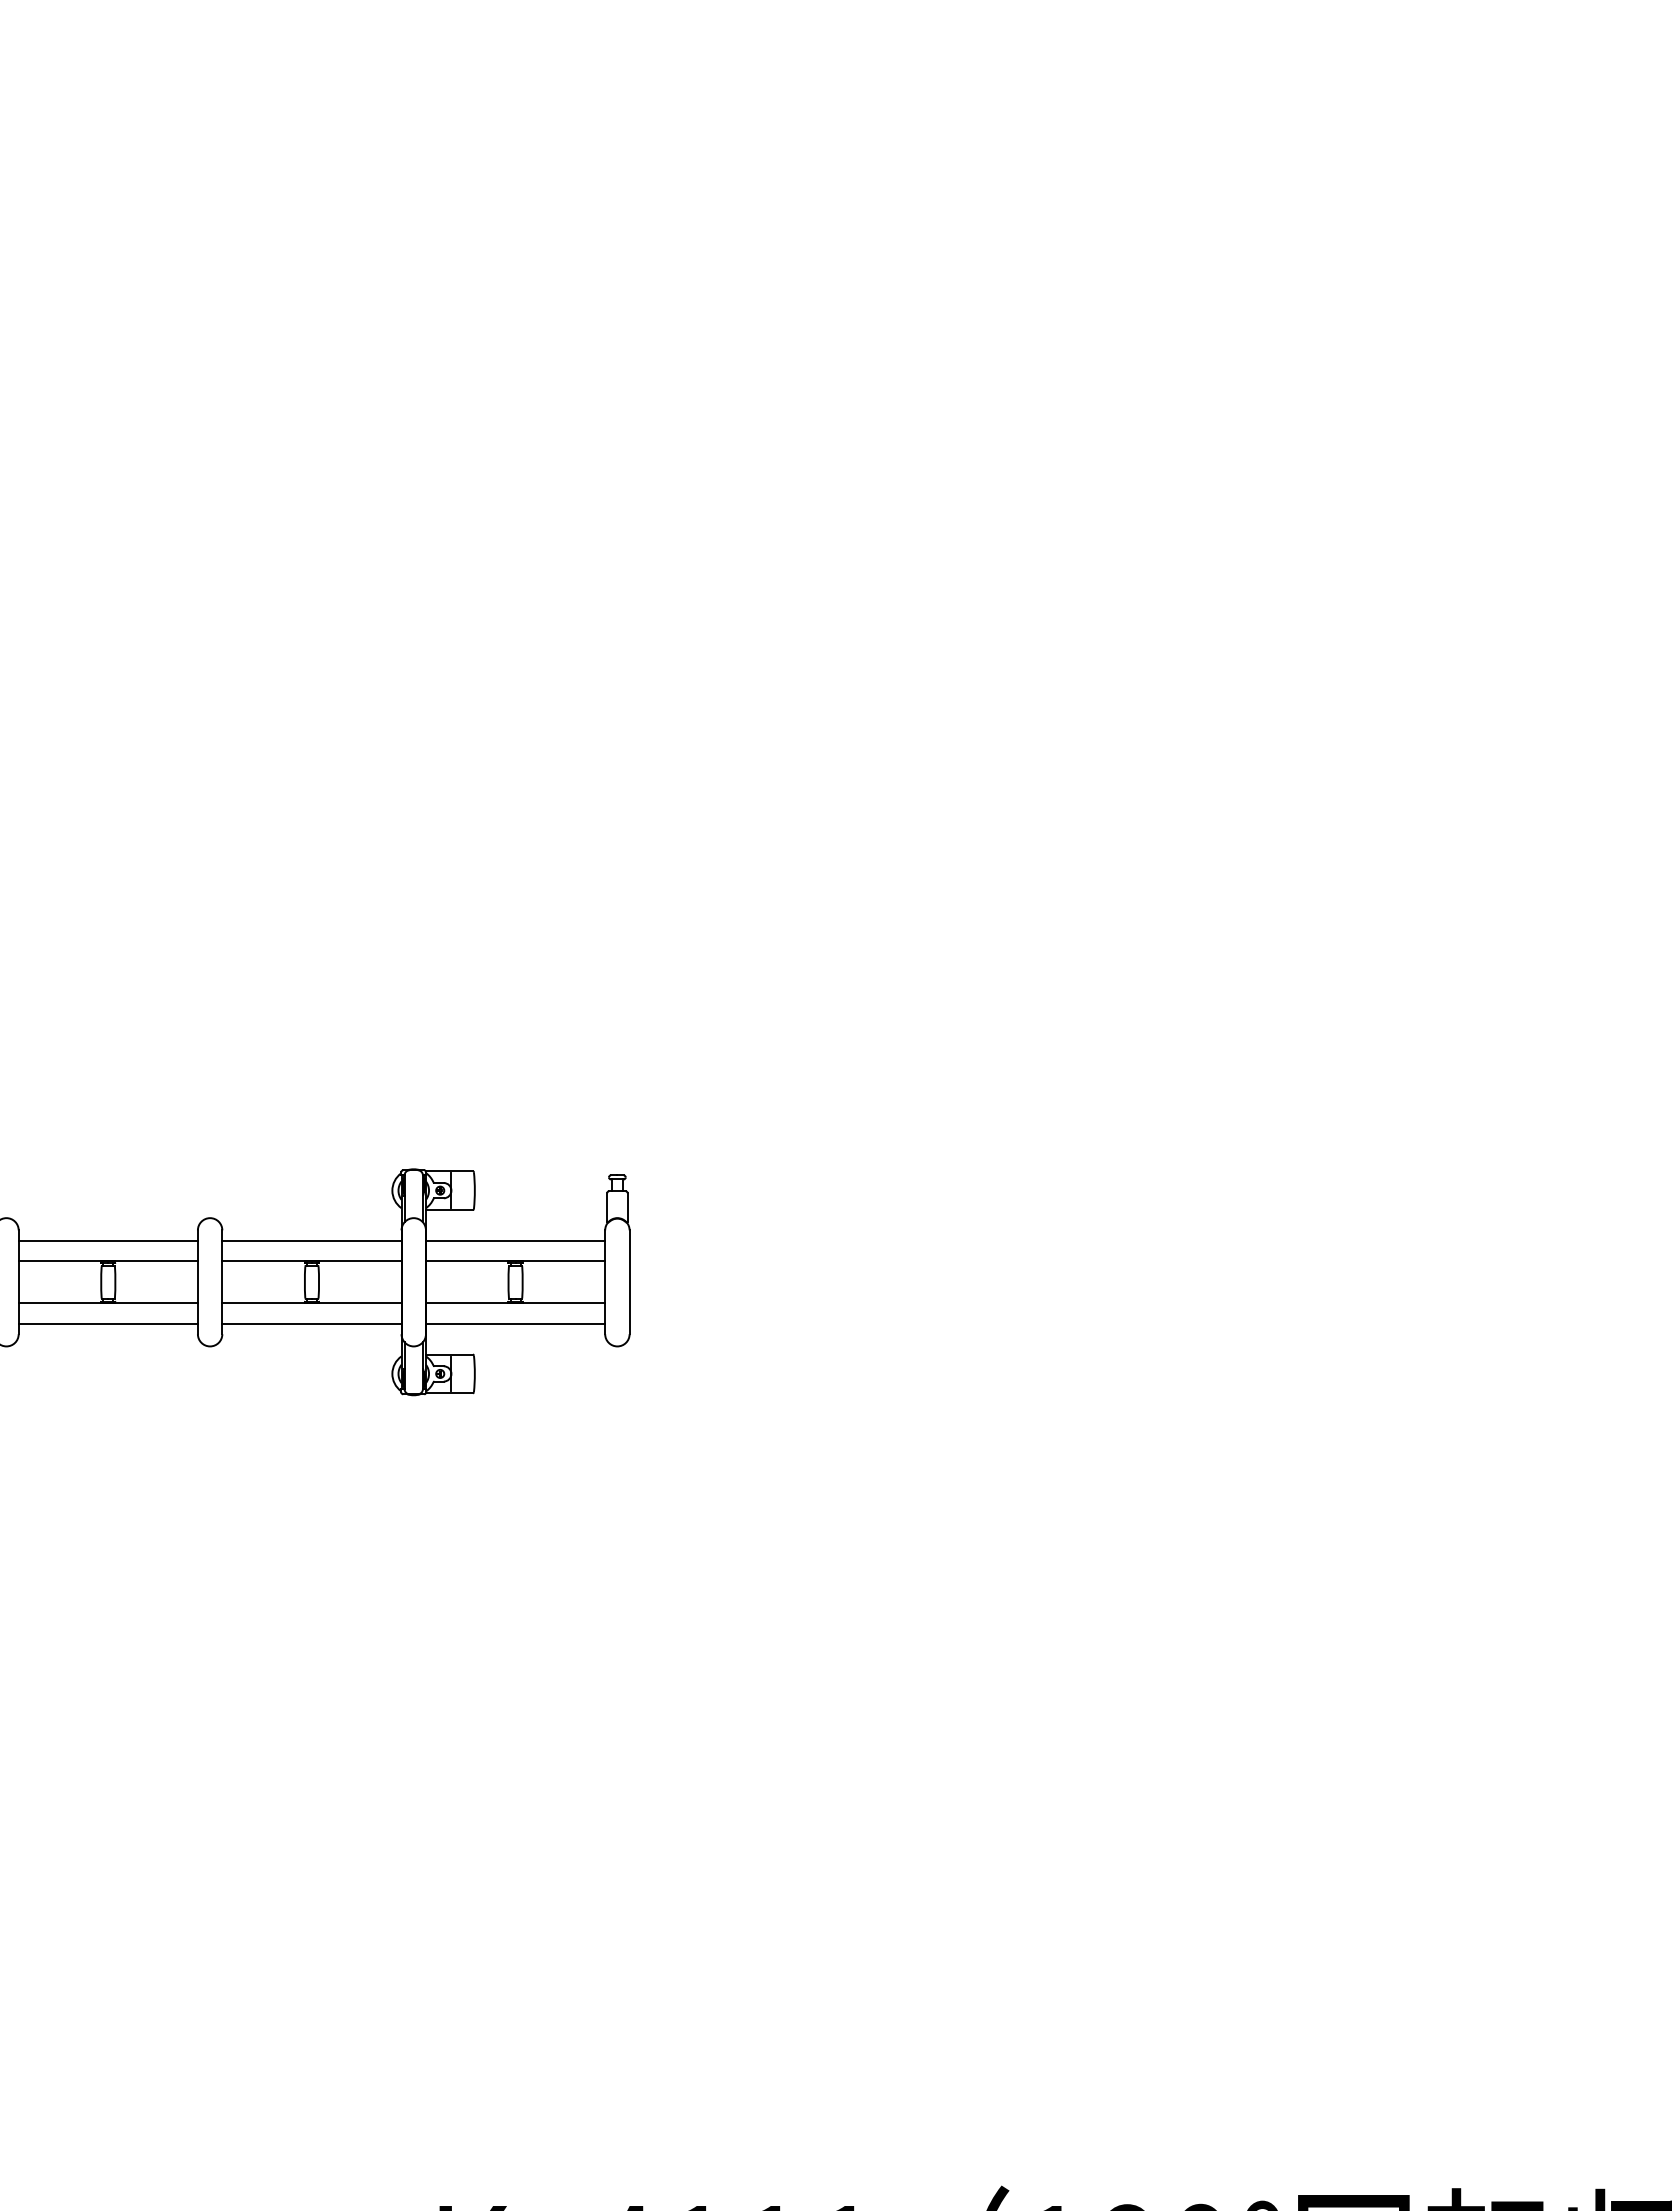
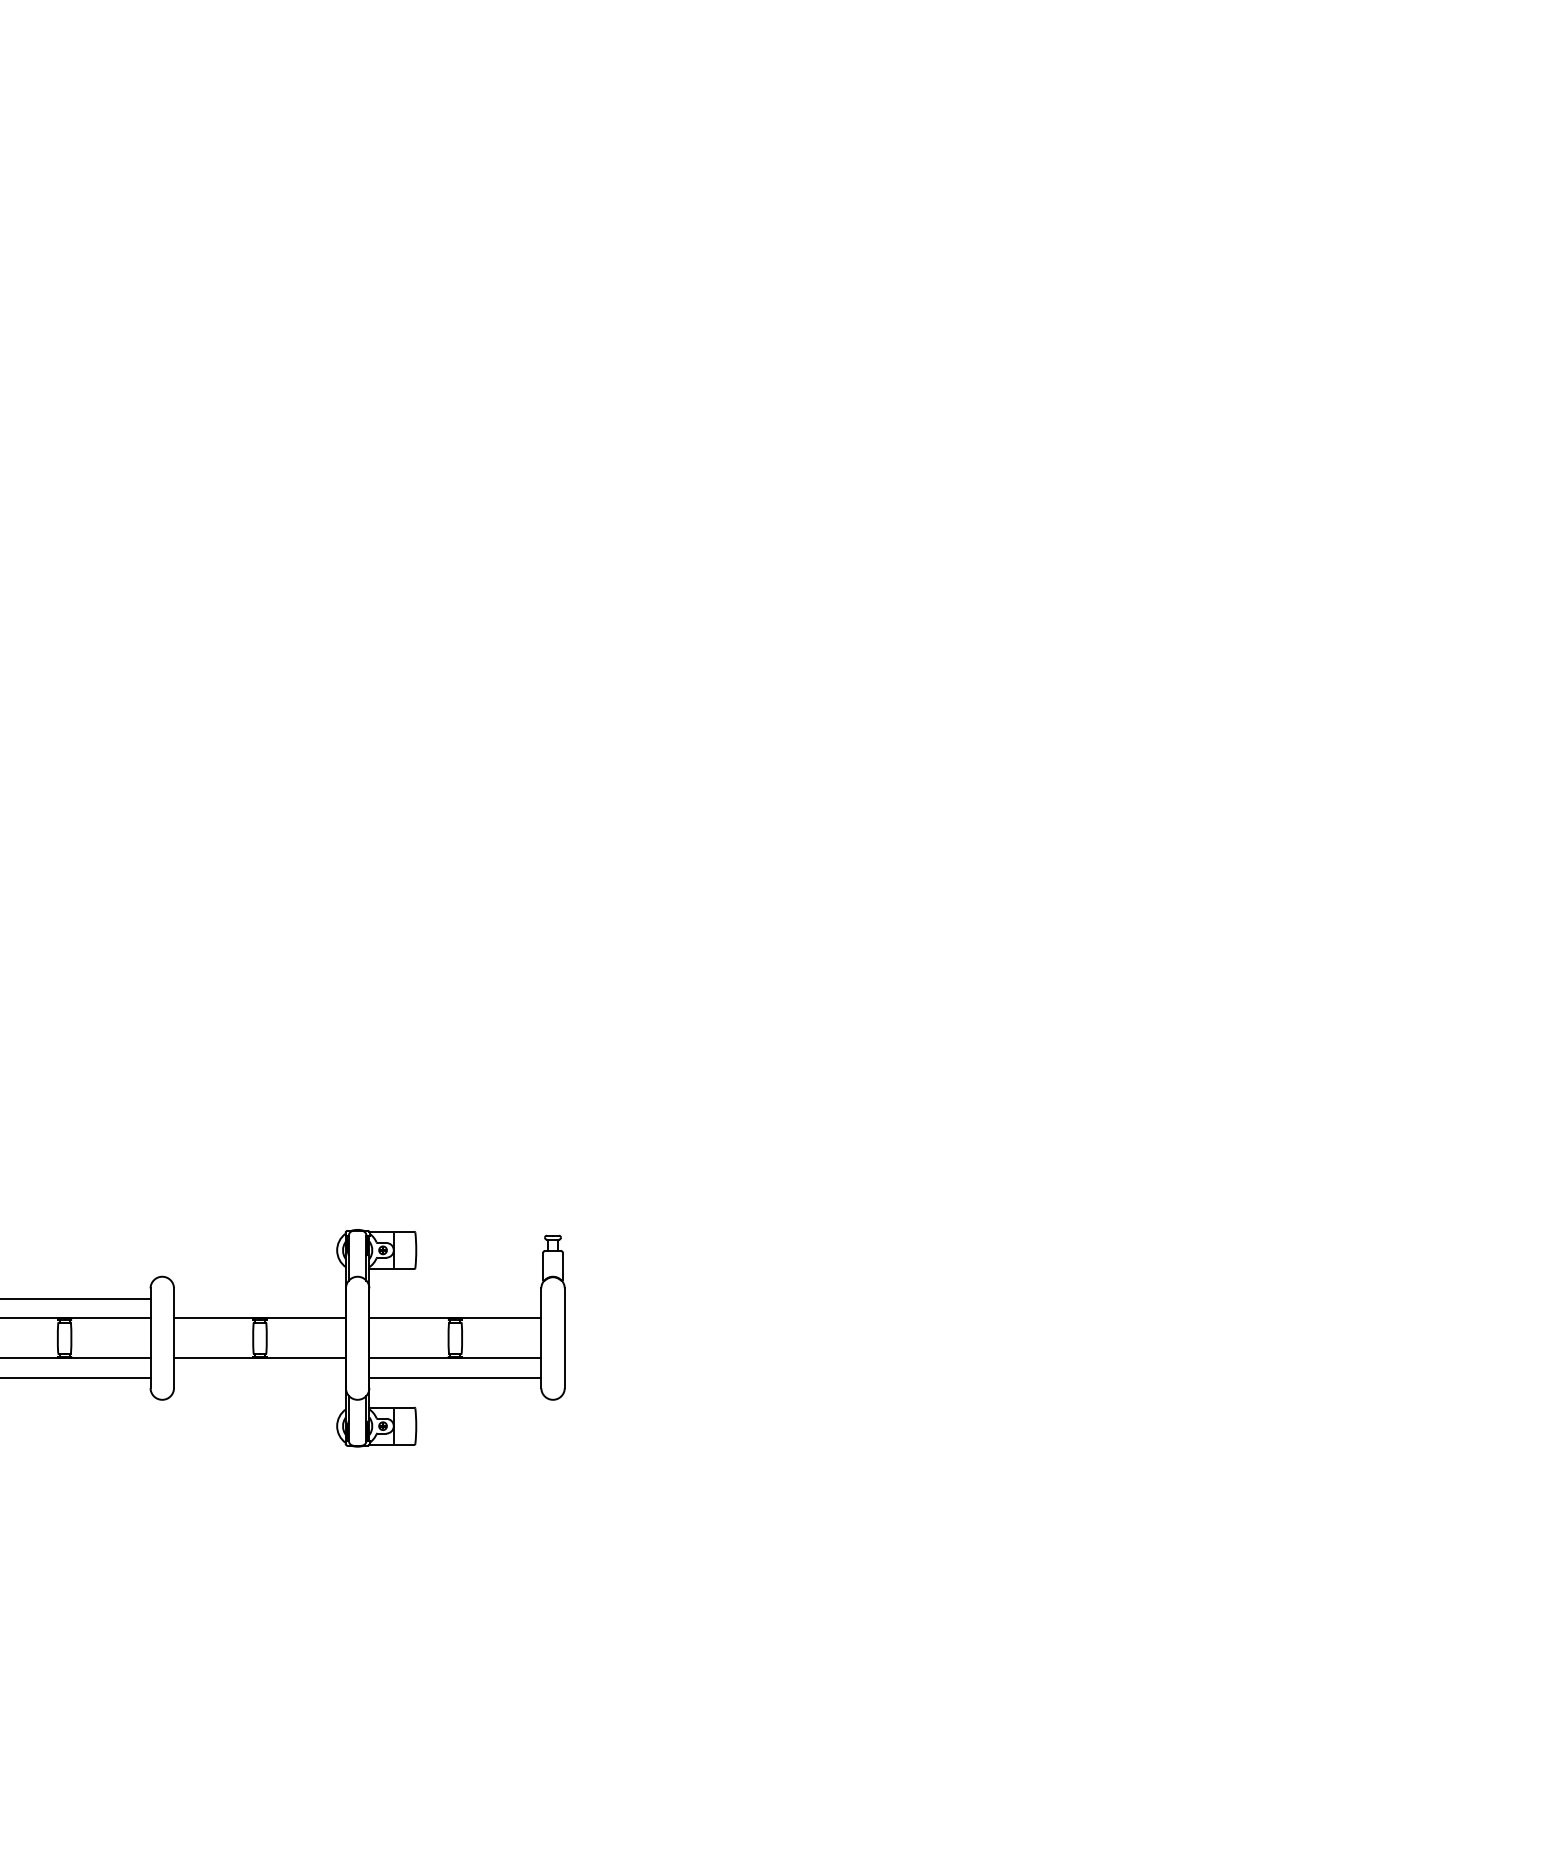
line: (311, 1241) -> (259, 1299), removed
line: (515, 1241) -> (455, 1299), removed
line: (311, 1323) -> (259, 1377), removed

